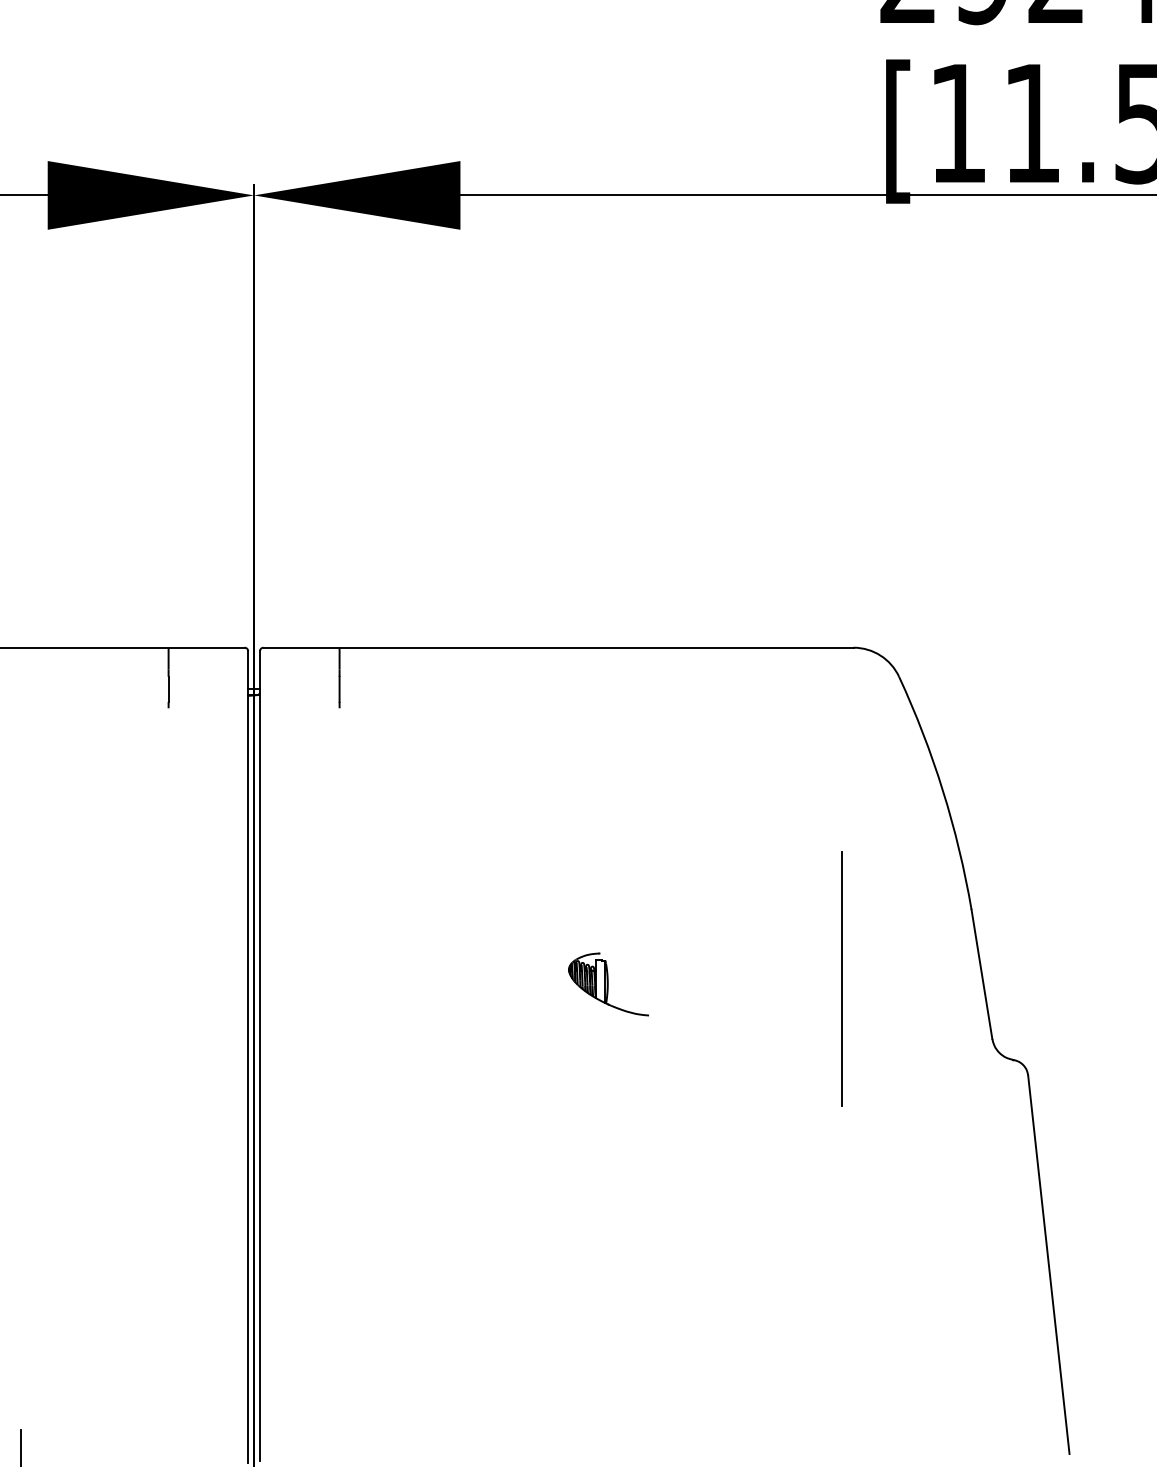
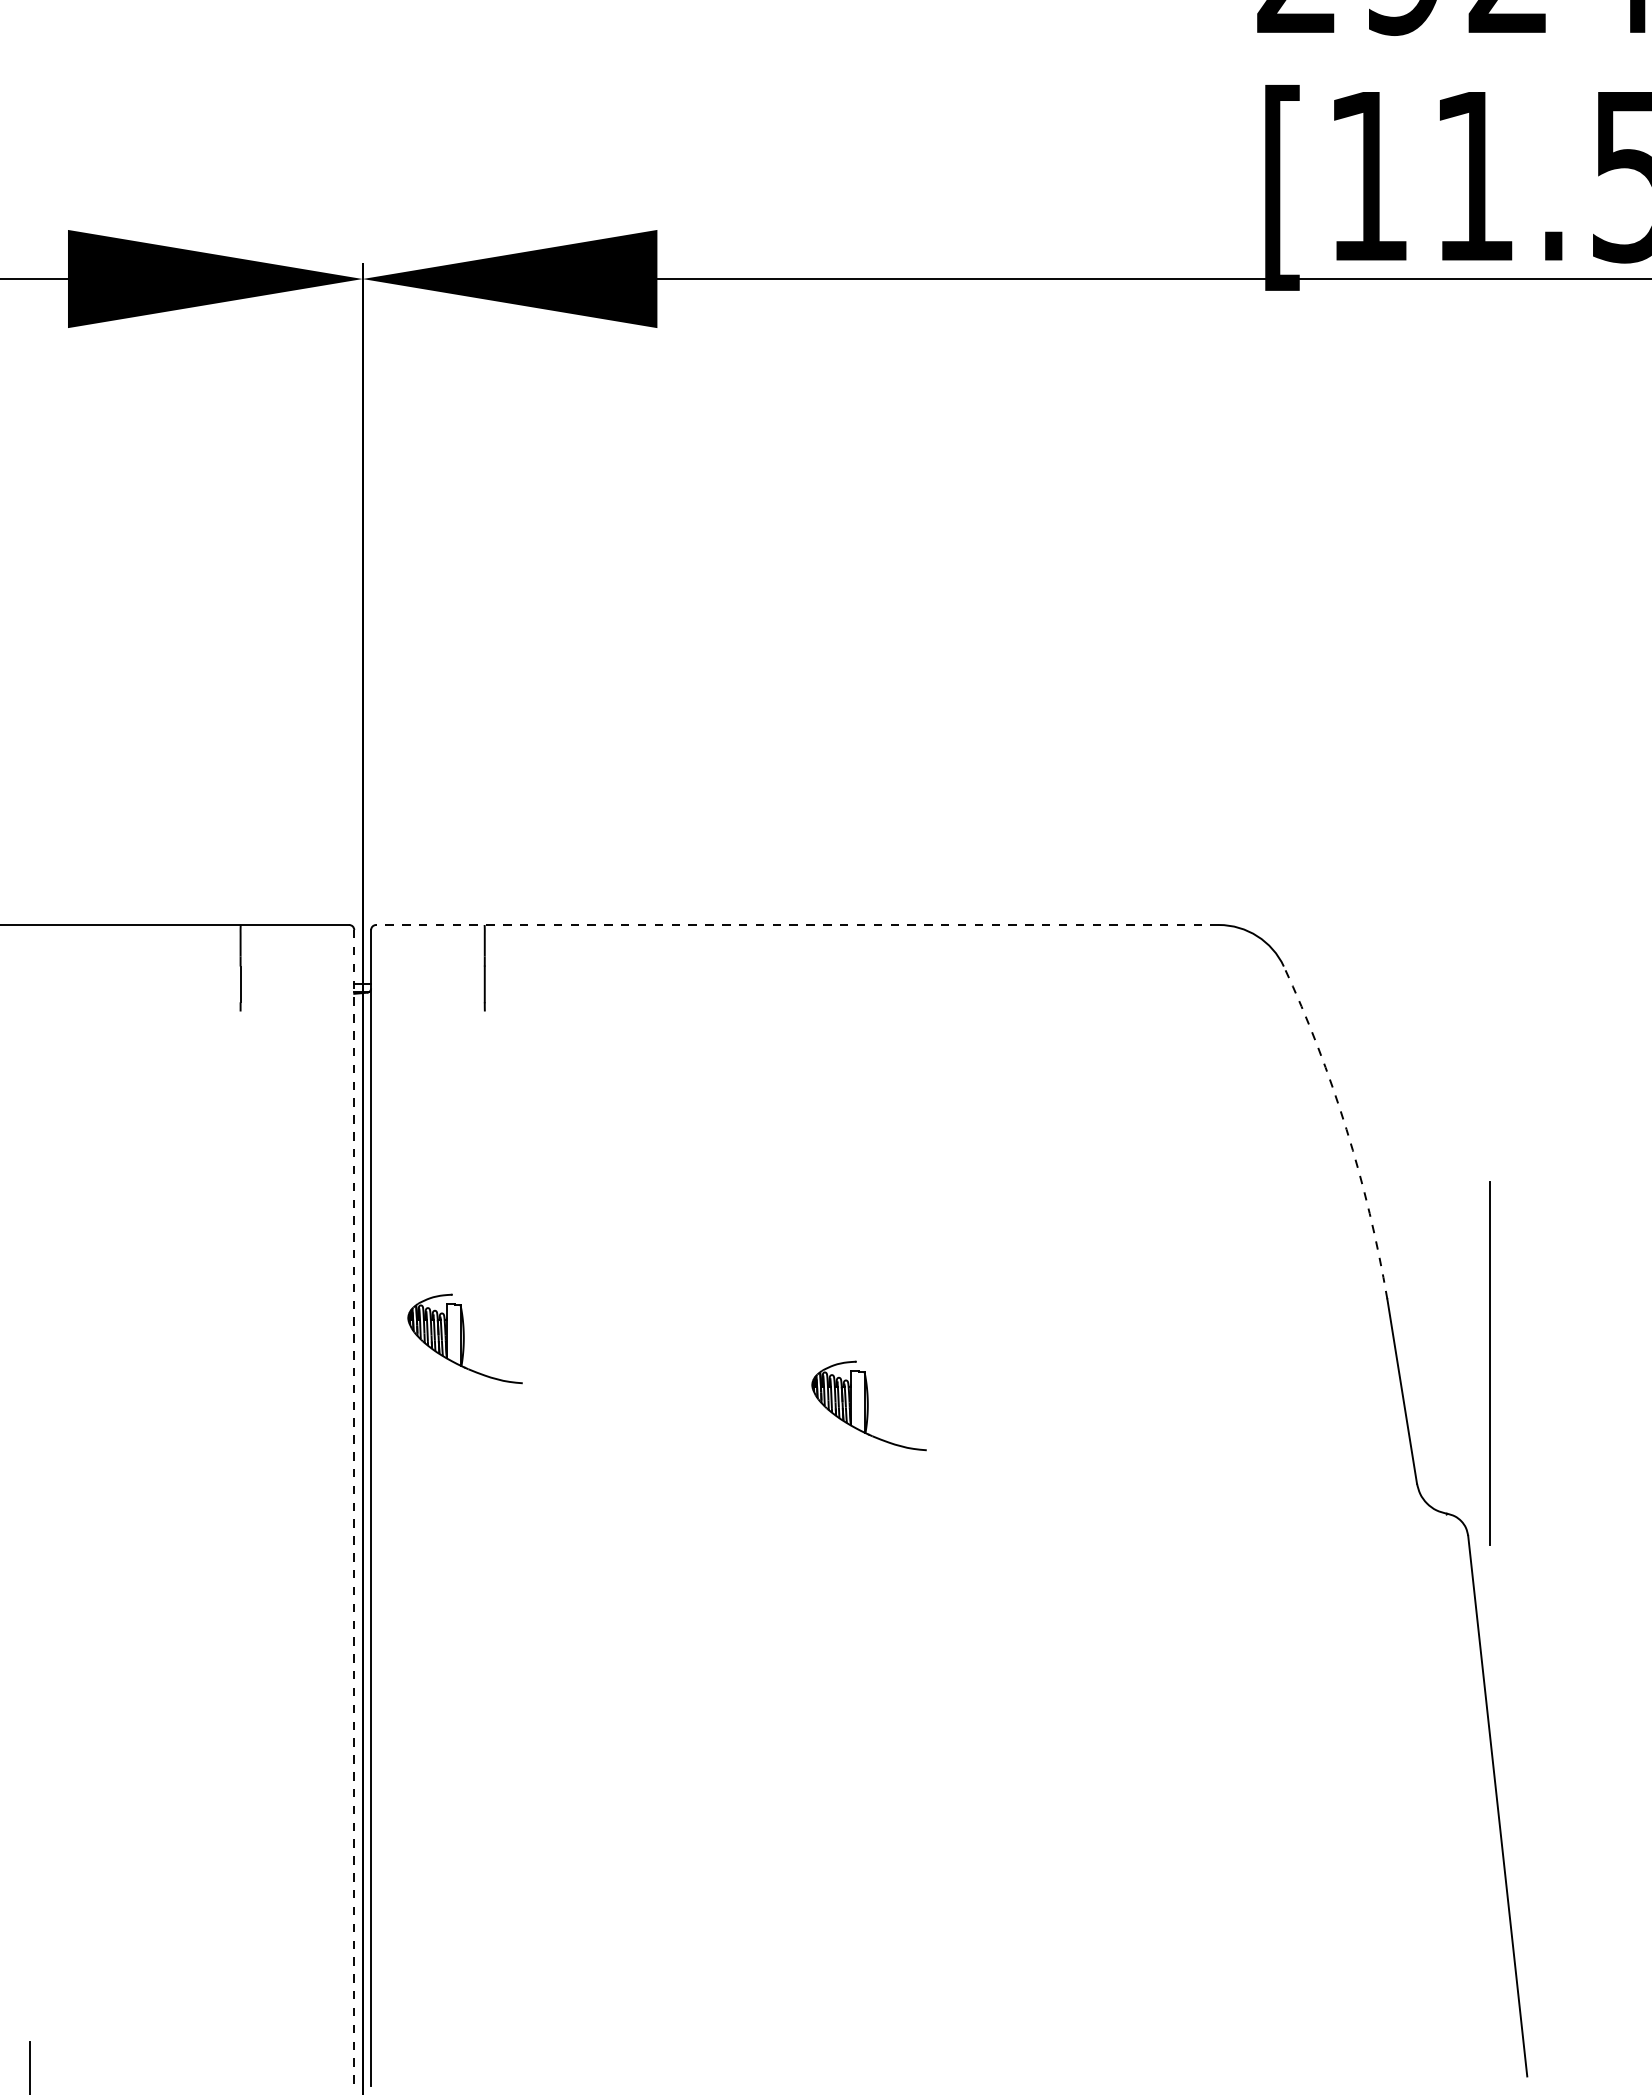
line: (558, 648) -> (797, 925), solid -> dashed
arc: (942, 790) -> (1346, 1129), solid -> dashed
part: (325, 937) -> (464, 1338), added
line: (841, 978) -> (1489, 1363), moved
line: (248, 1056) -> (354, 1509), solid -> dashed

